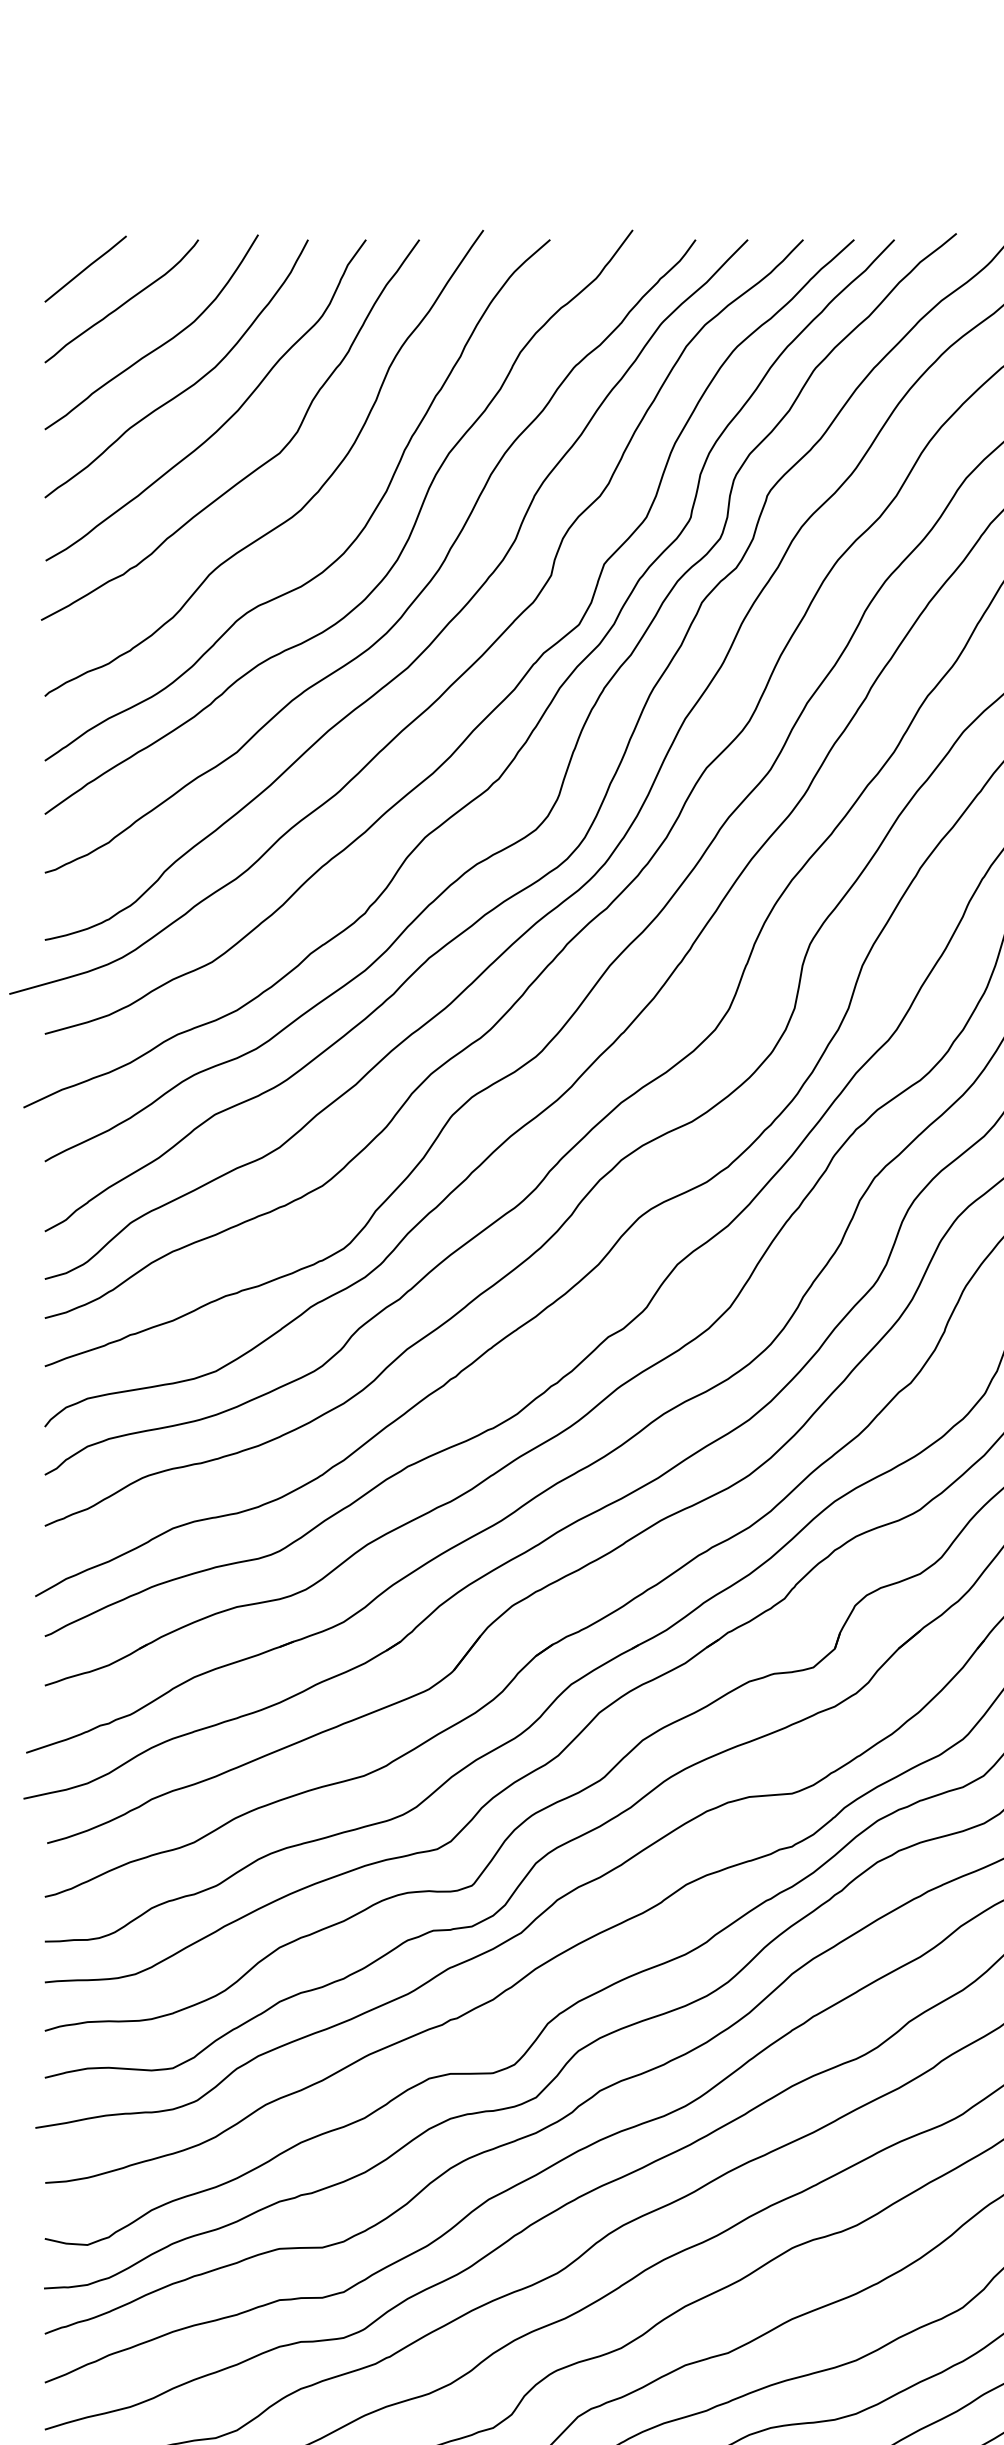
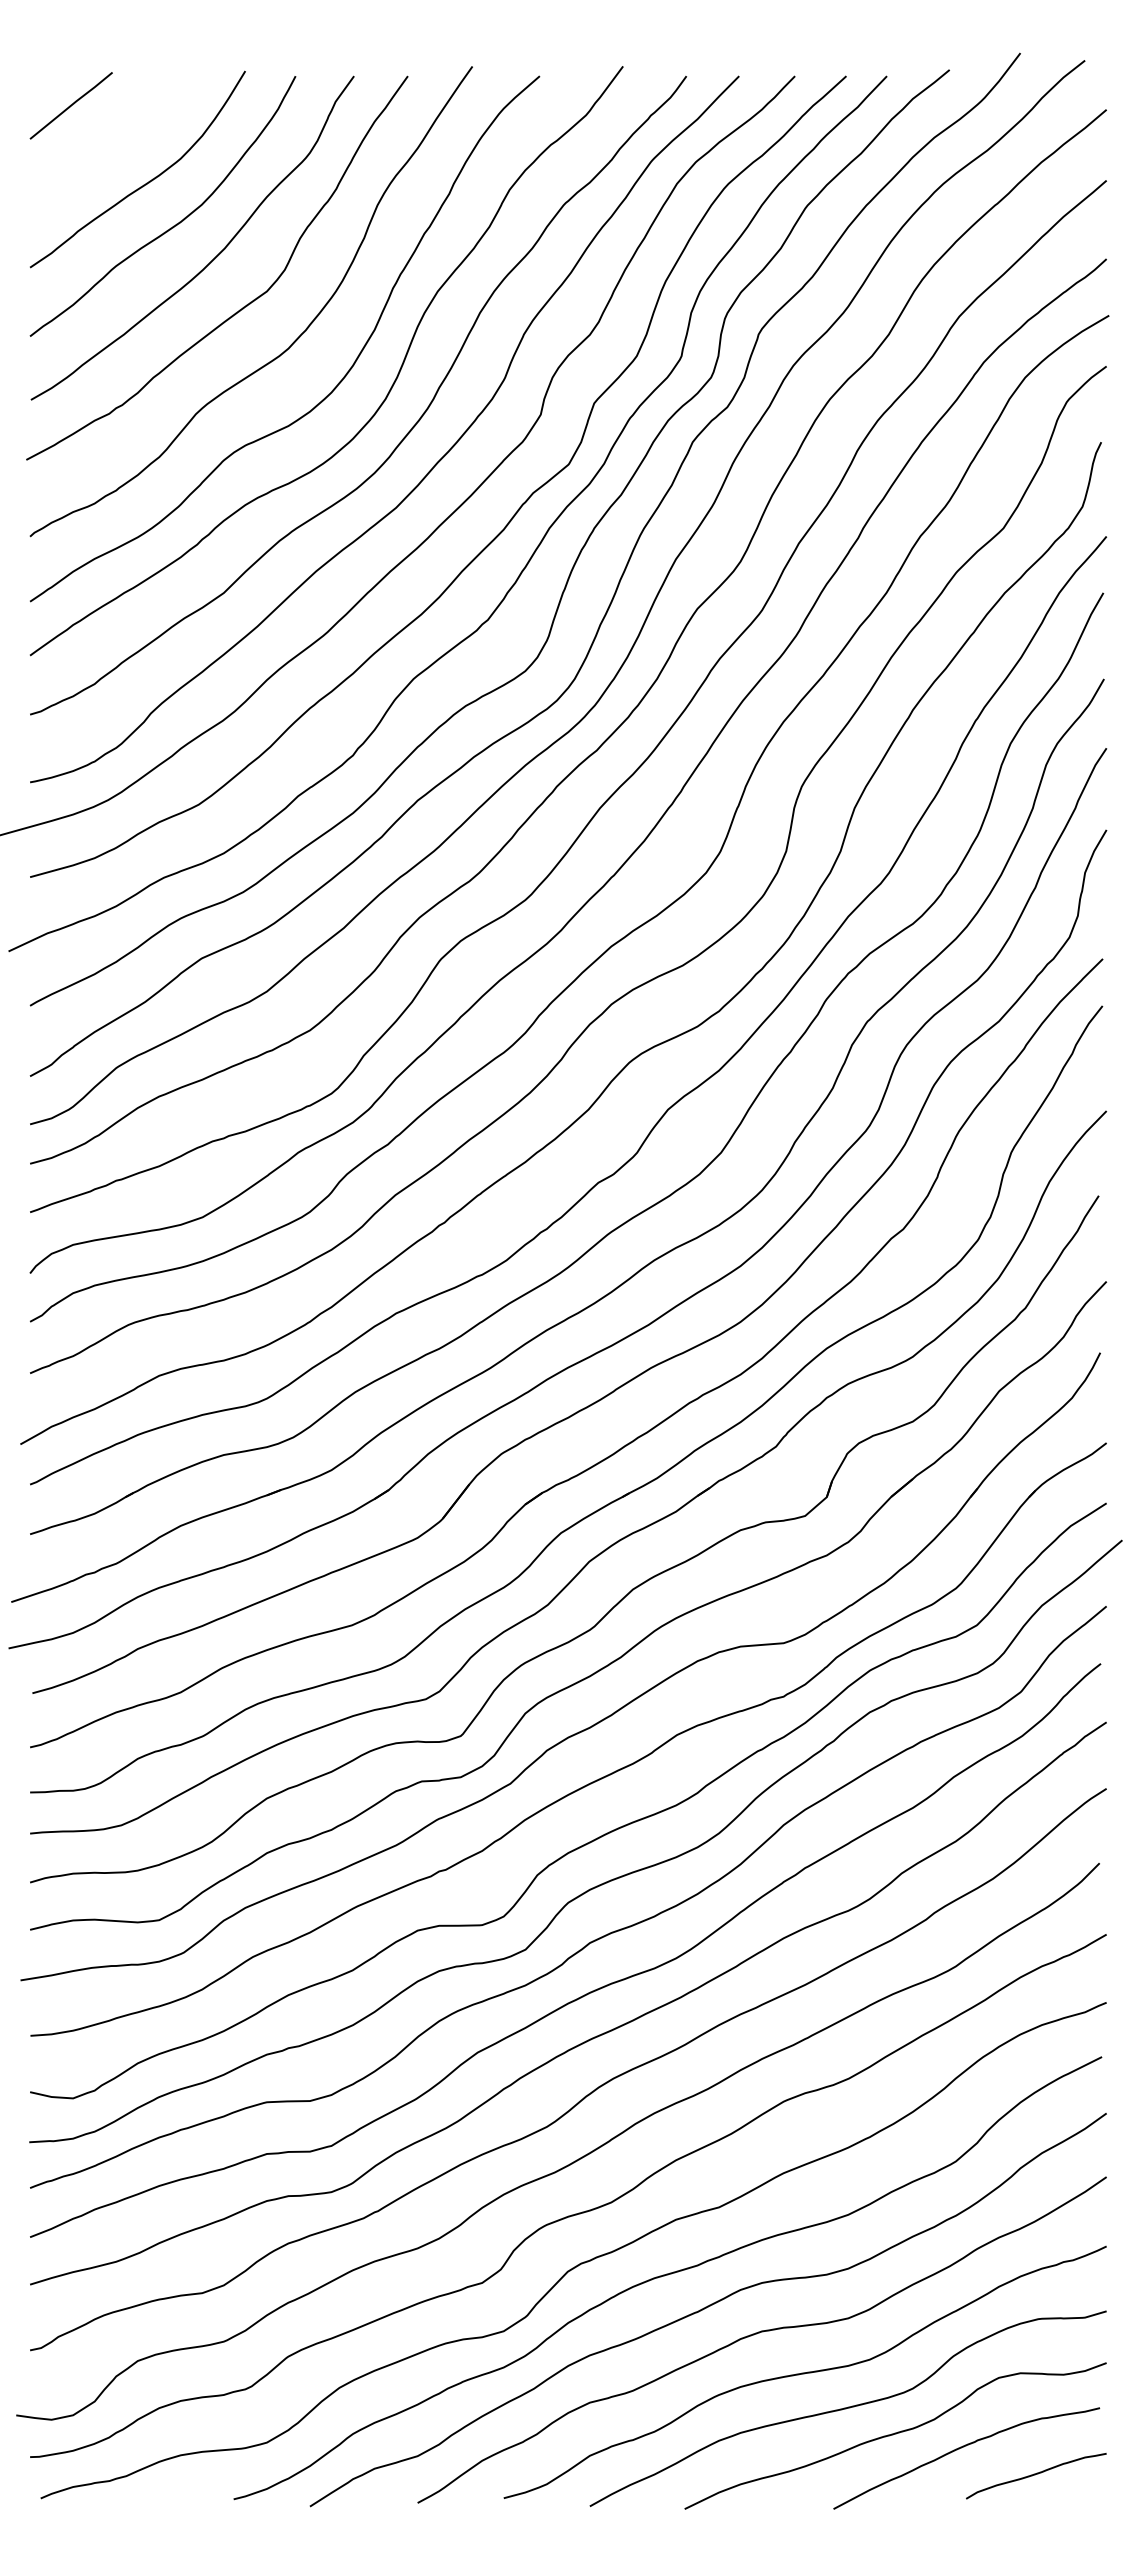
curve: (122, 303) -> (108, 140), removed

